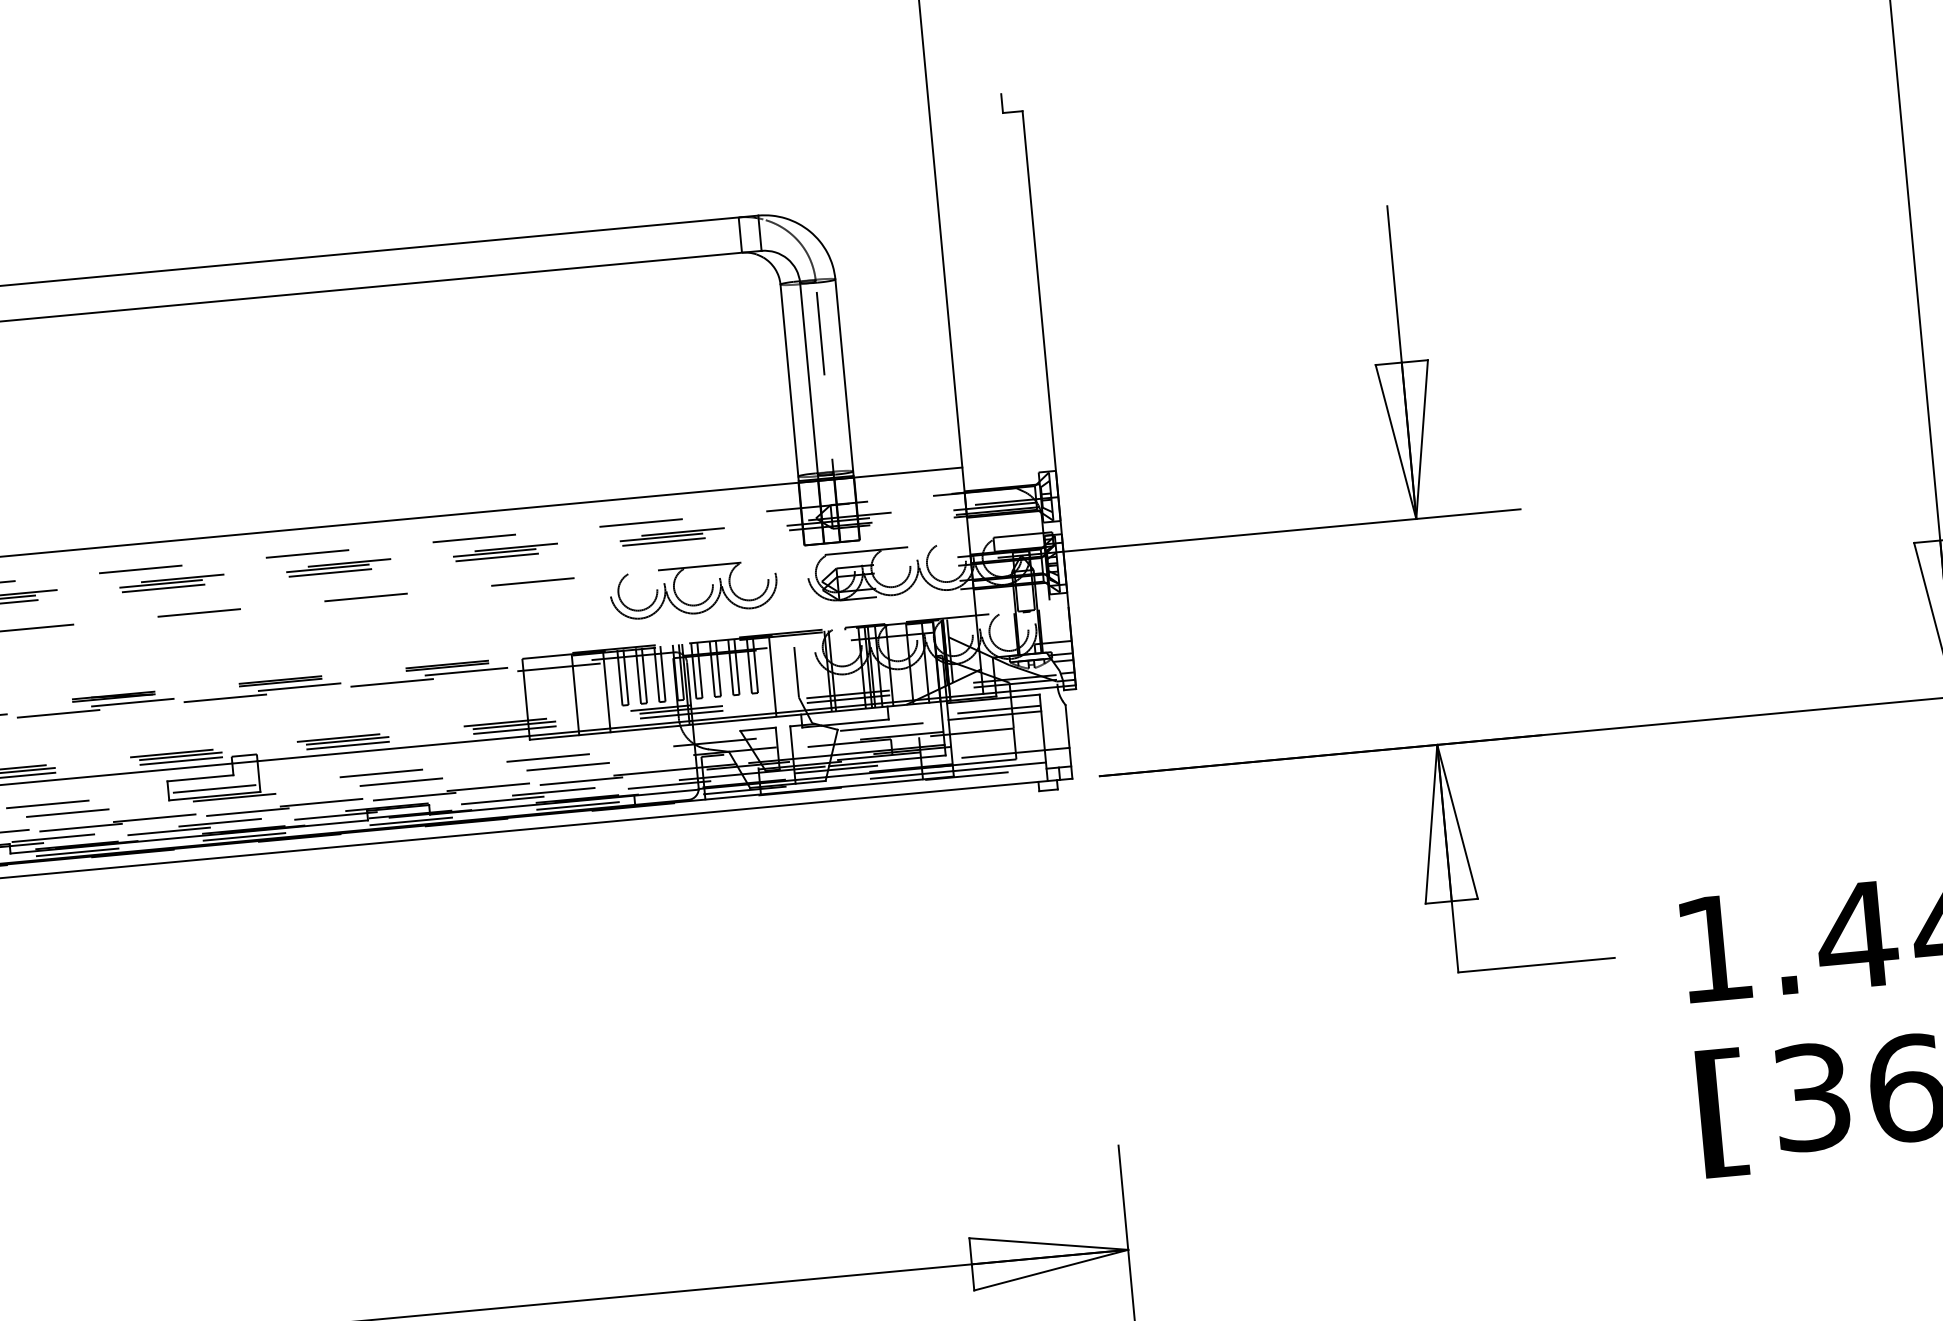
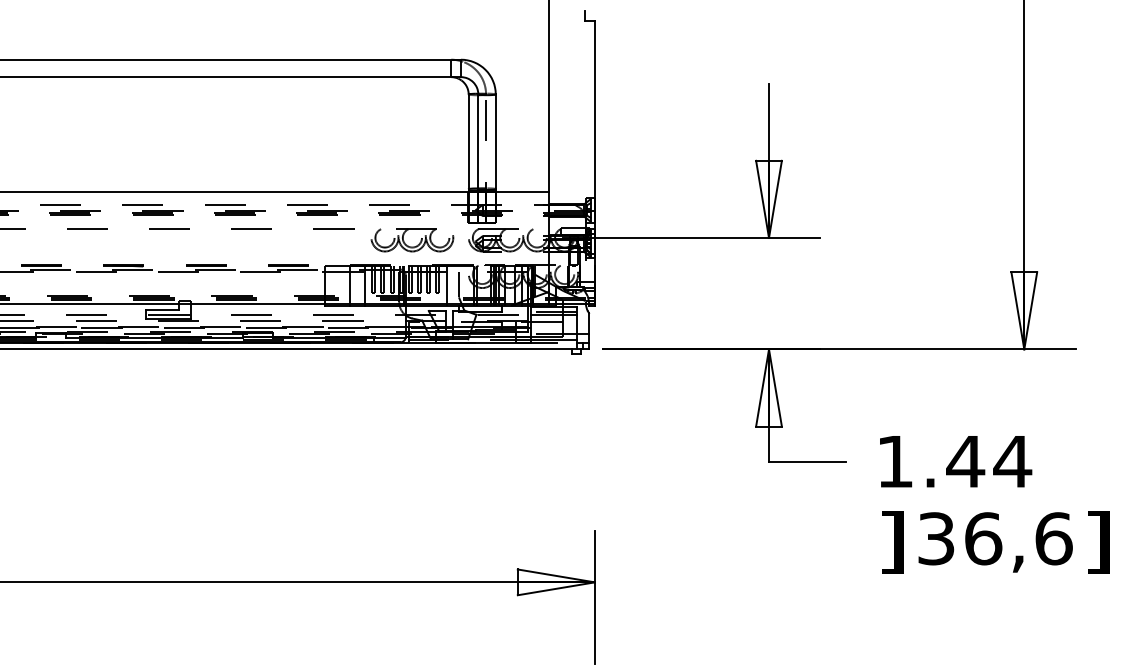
text: (1723, 1113) -> (892, 542), [ -> ]

